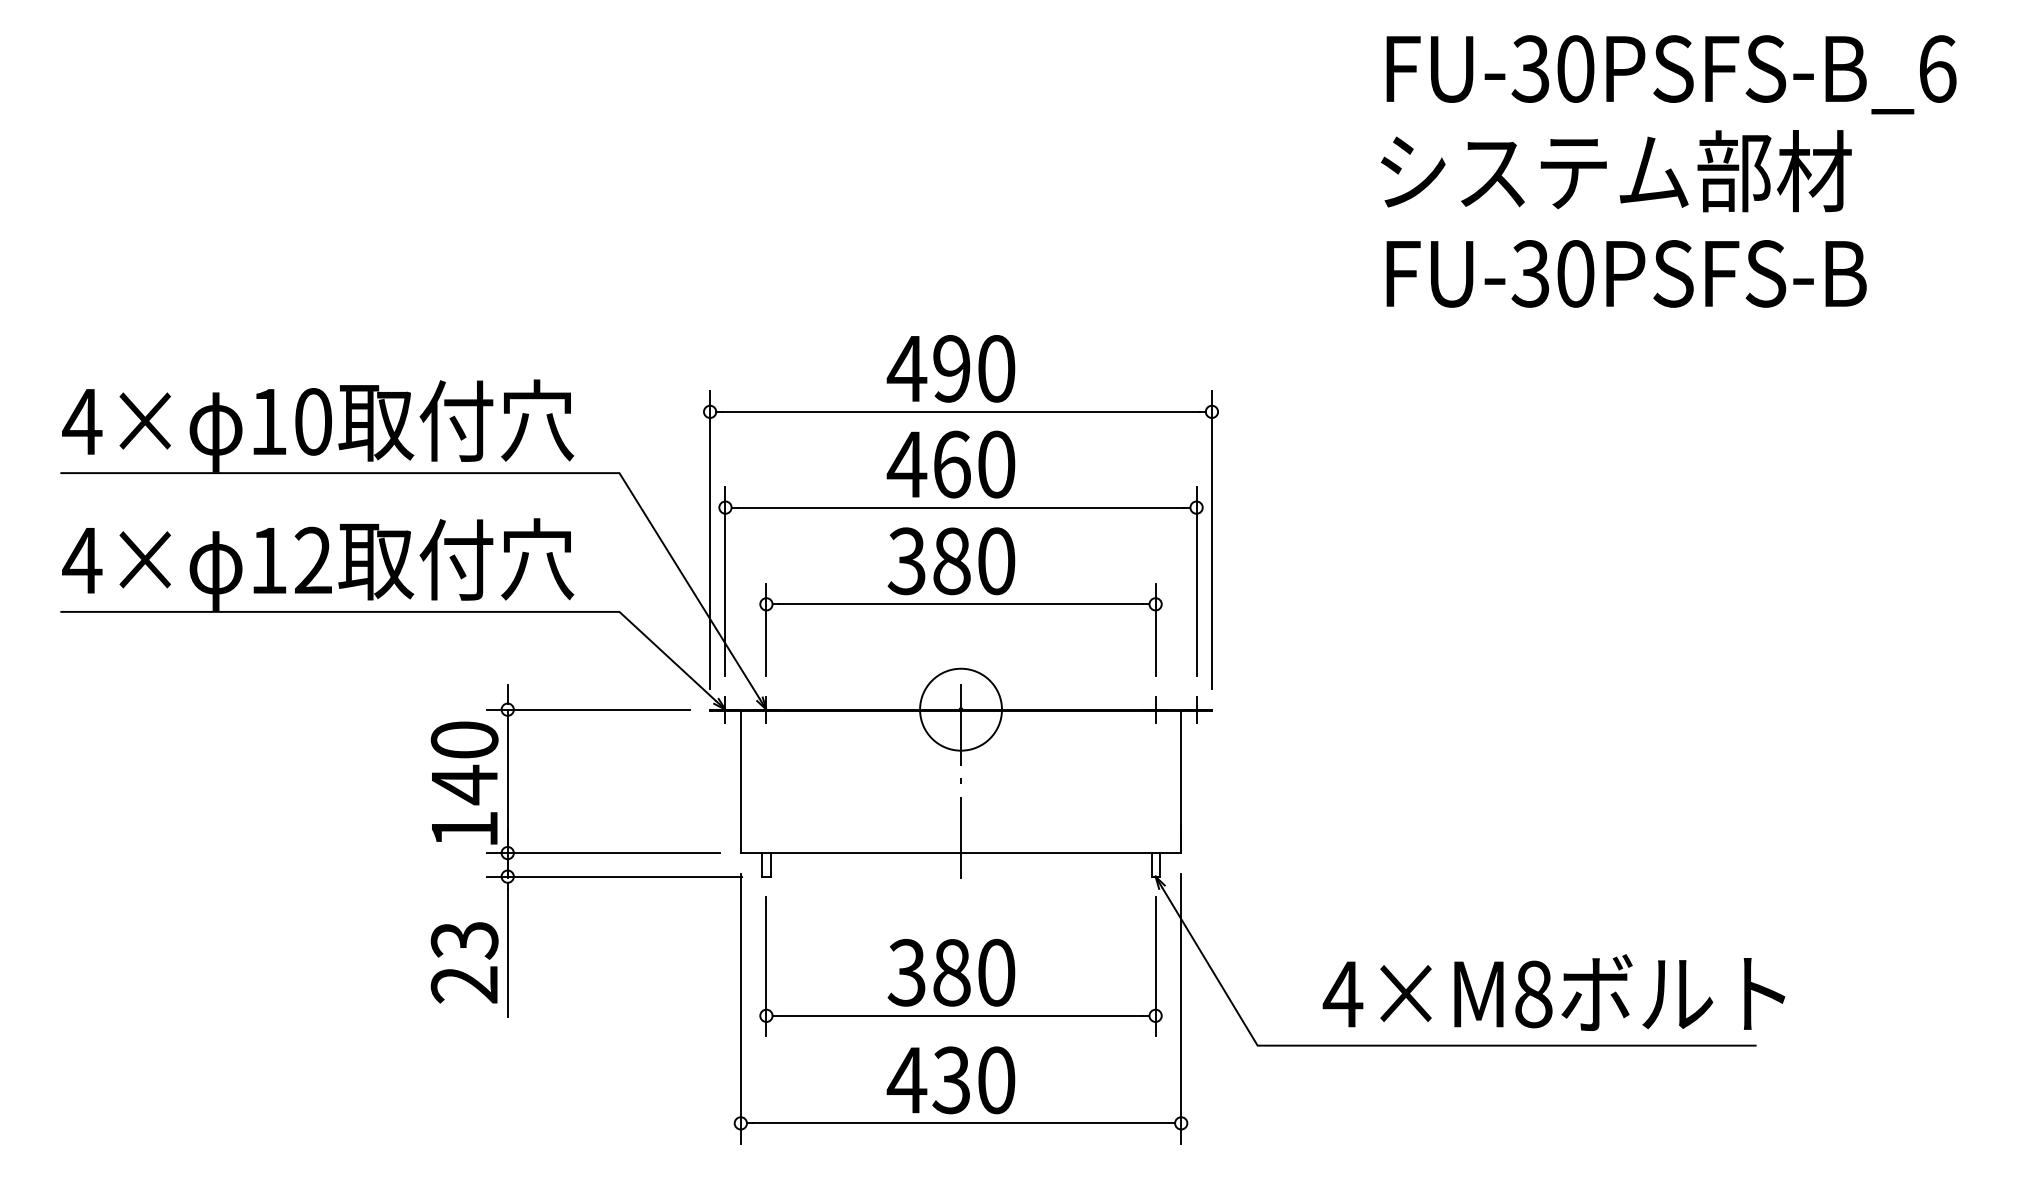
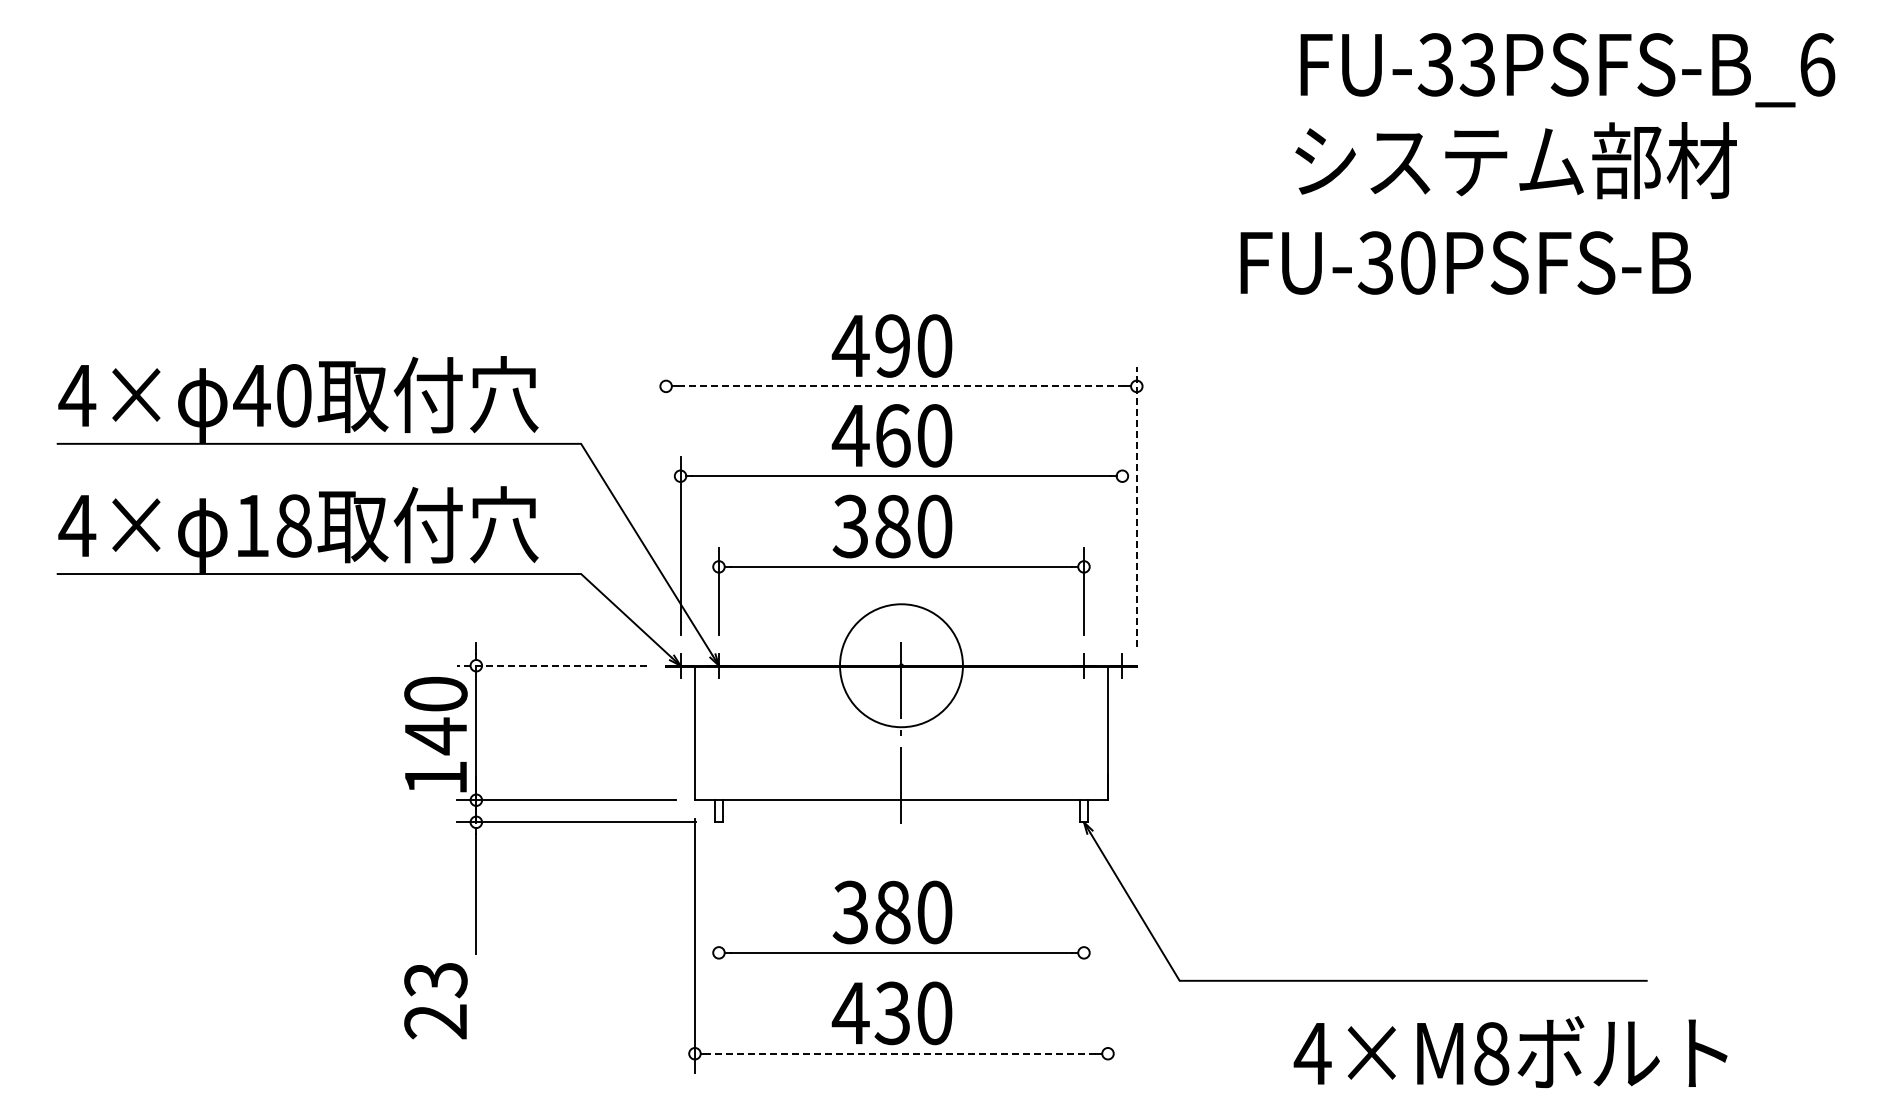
text: (1575, 68) -> (1477, 64), FU-30PSFS-B_6 -> FU-33PSFS-B_6
text: (1626, 273) -> (1465, 262), moved
line: (961, 411) -> (901, 386), solid -> dashed
text: (268, 421) -> (251, 395), 10 -> 40
line: (710, 539) -> (666, 506), removed
line: (1211, 539) -> (1136, 506), solid -> dashed
text: (312, 560) -> (293, 525), 12 -> 18
line: (1196, 581) -> (1122, 545), removed
line: (588, 709) -> (552, 665), solid -> dashed
circle: (961, 709) -> (901, 665), size x1.6
text: (464, 963) -> (435, 1001), moved
line: (765, 966) -> (718, 906), removed
line: (1155, 966) -> (1083, 906), removed
text: (1553, 993) -> (1510, 1052), moved
line: (1181, 1007) -> (1108, 945), removed
line: (961, 1123) -> (901, 1053), solid -> dashed

